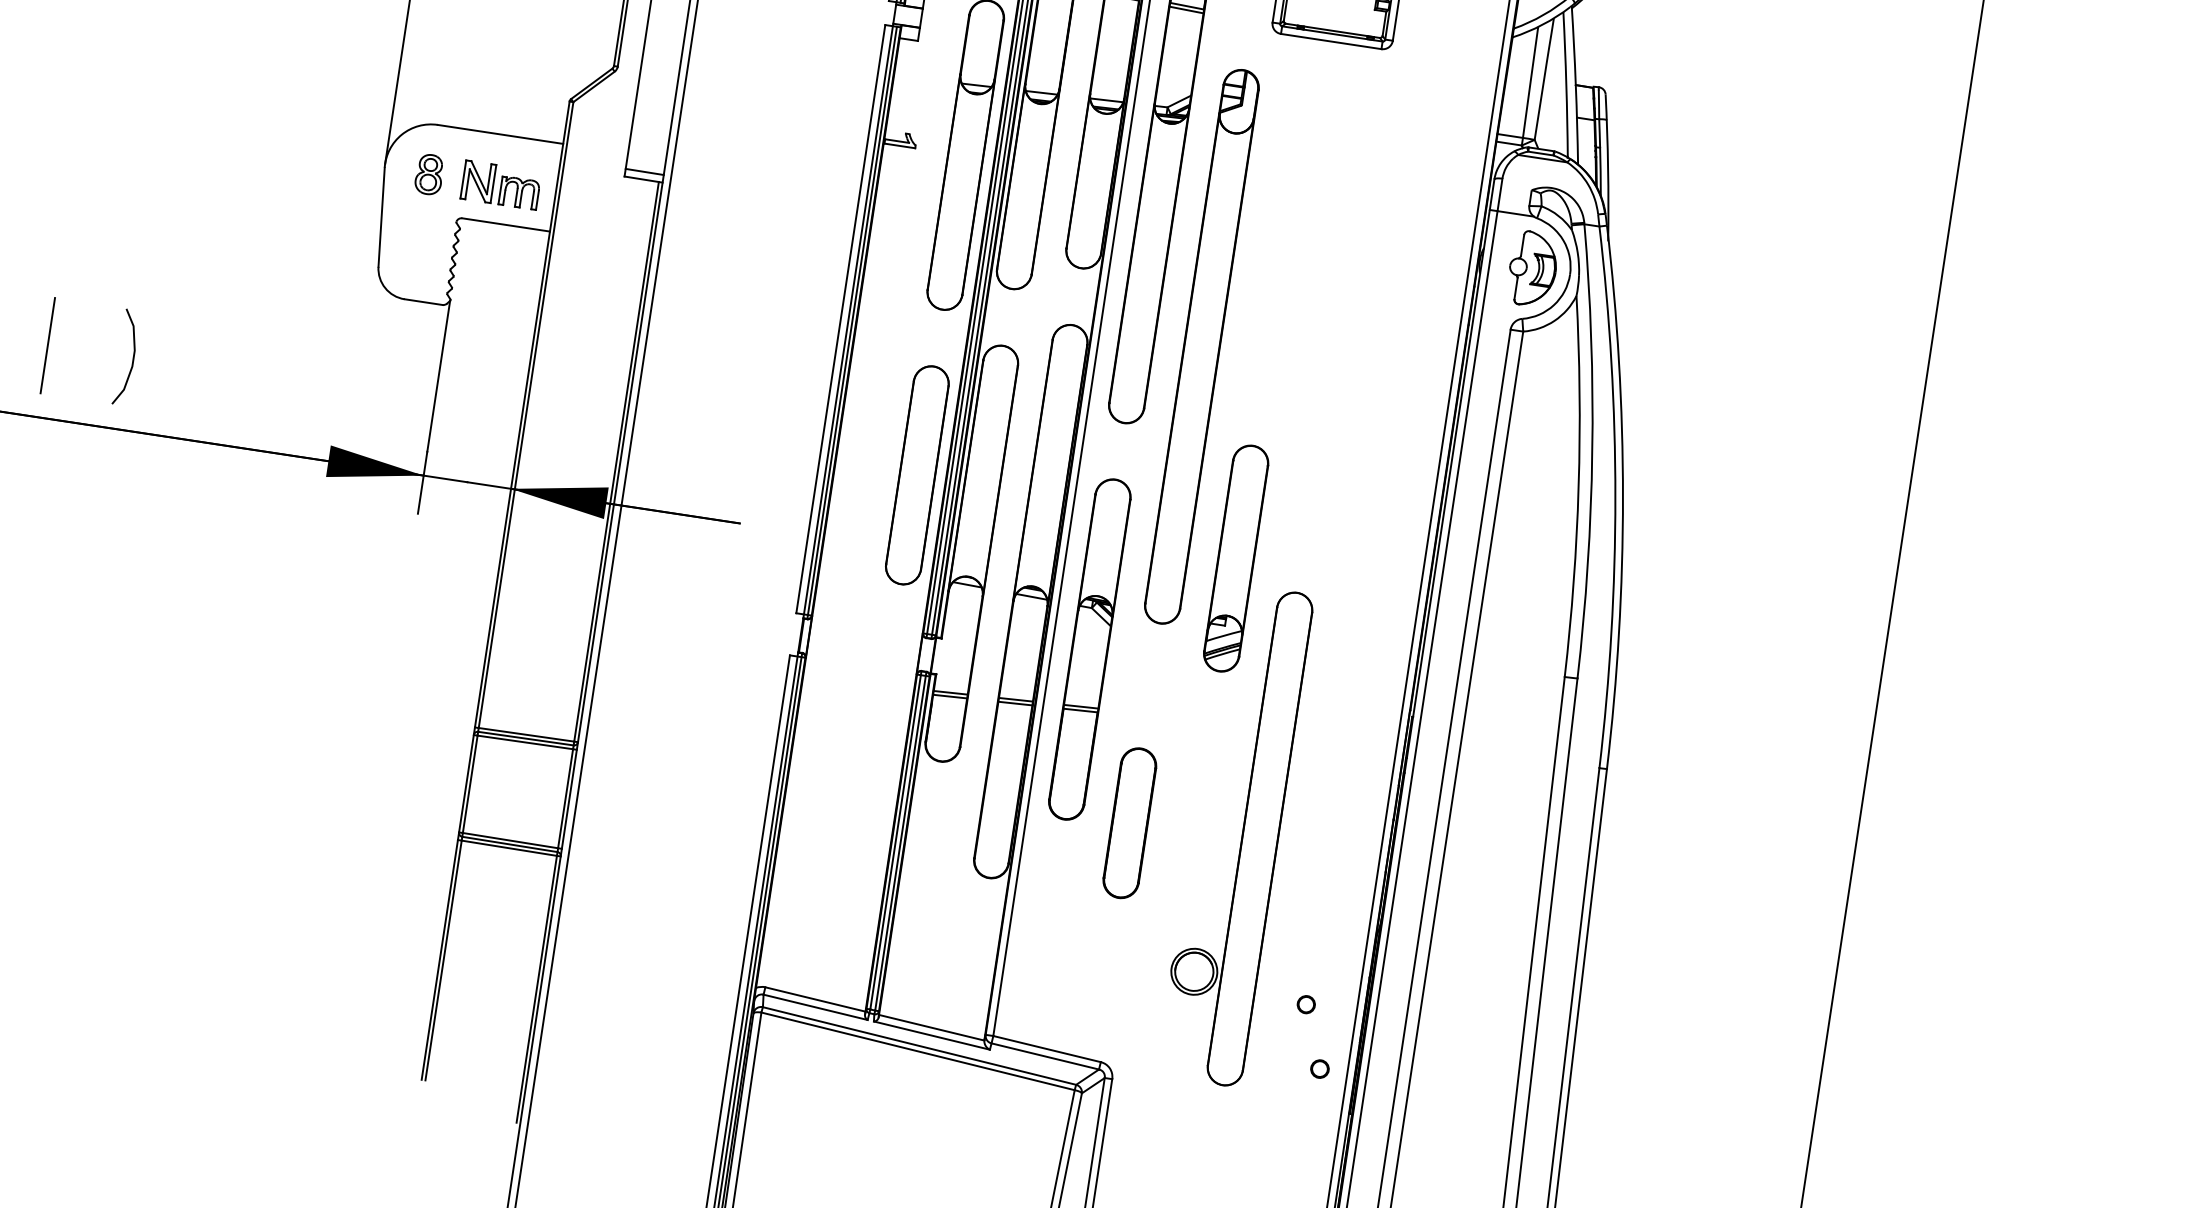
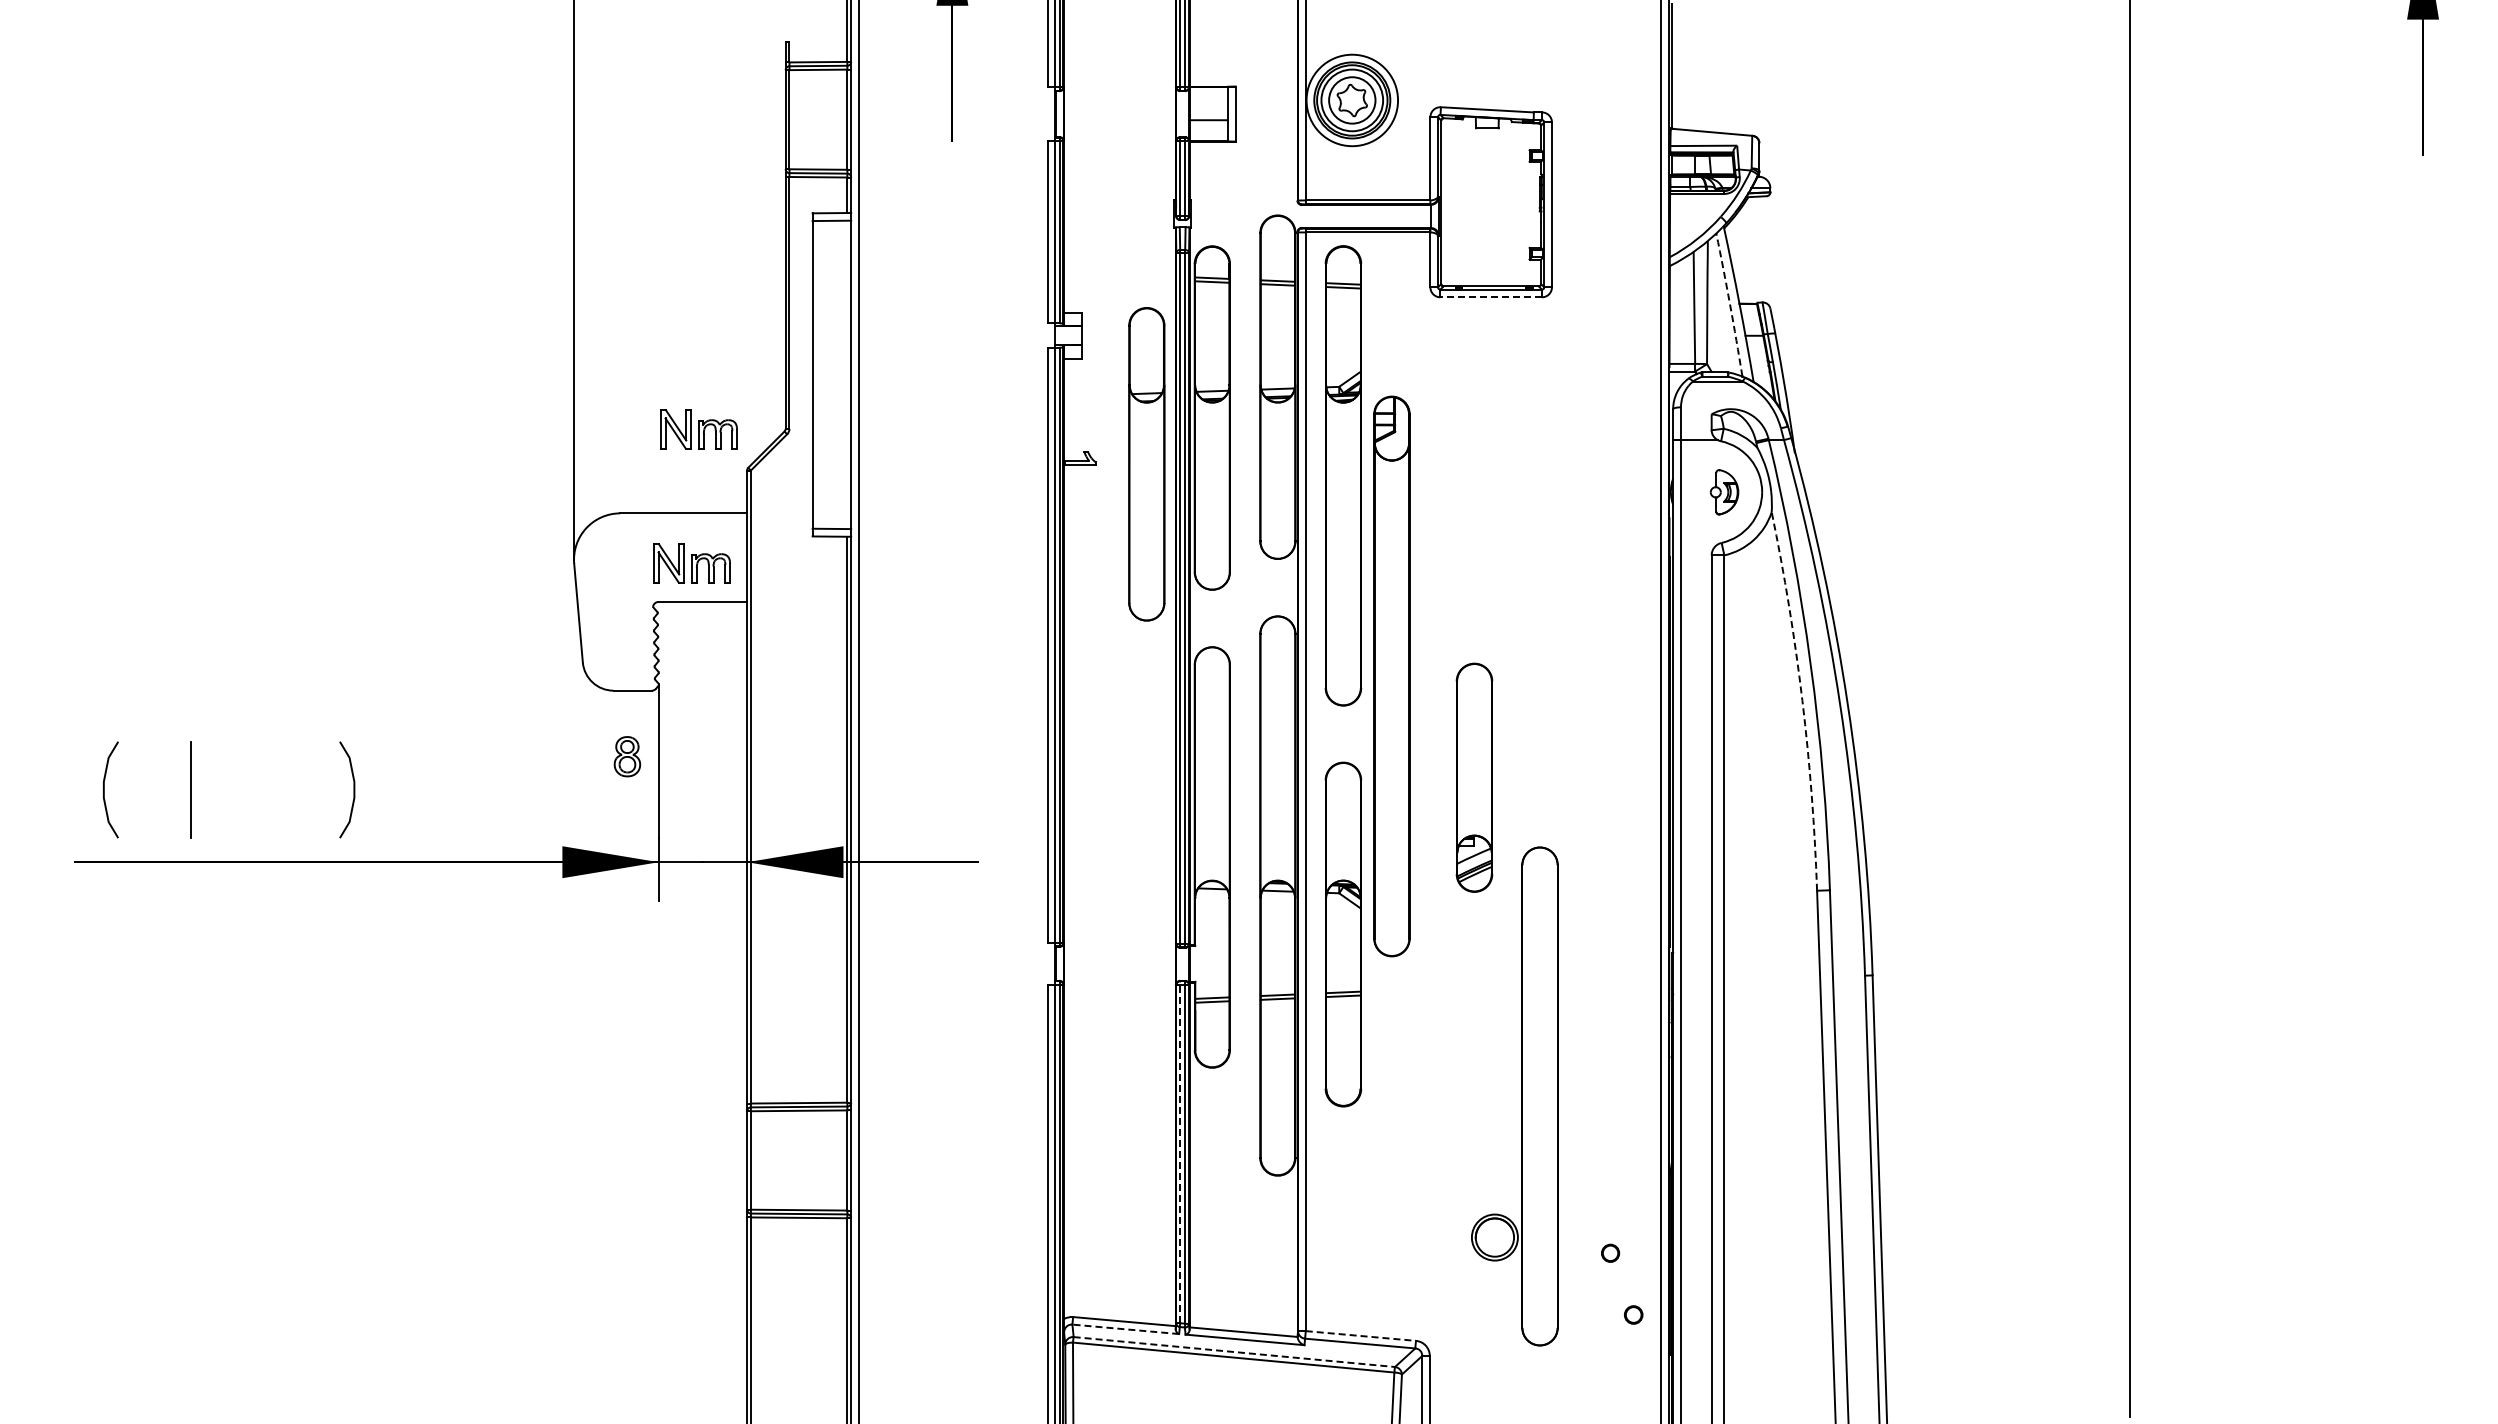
line: (1331, 41) -> (1491, 297), solid -> dashed
part: (527, 53) -> (698, 429), added
arc: (1566, 84) -> (1730, 304), solid -> dashed
part: (429, 174) -> (627, 756), moved
part: (1532, 269) -> (1724, 492), size x0.6
line: (47, 345) -> (267, 789), removed
part: (1201, 346) -> (1391, 676), moved
part: (916, 475) -> (1146, 788), removed
arc: (1578, 486) -> (1802, 700), solid -> dashed
part: (1236, 558) -> (1474, 777), moved
part: (1129, 822) -> (1408, 1099), removed
line: (896, 840) -> (1180, 1152), solid -> dashed
line: (815, 1007) -> (1125, 1329), solid -> dashed
line: (919, 1046) -> (1234, 1352), solid -> dashed
line: (1047, 1049) -> (1361, 1336), solid -> dashed

